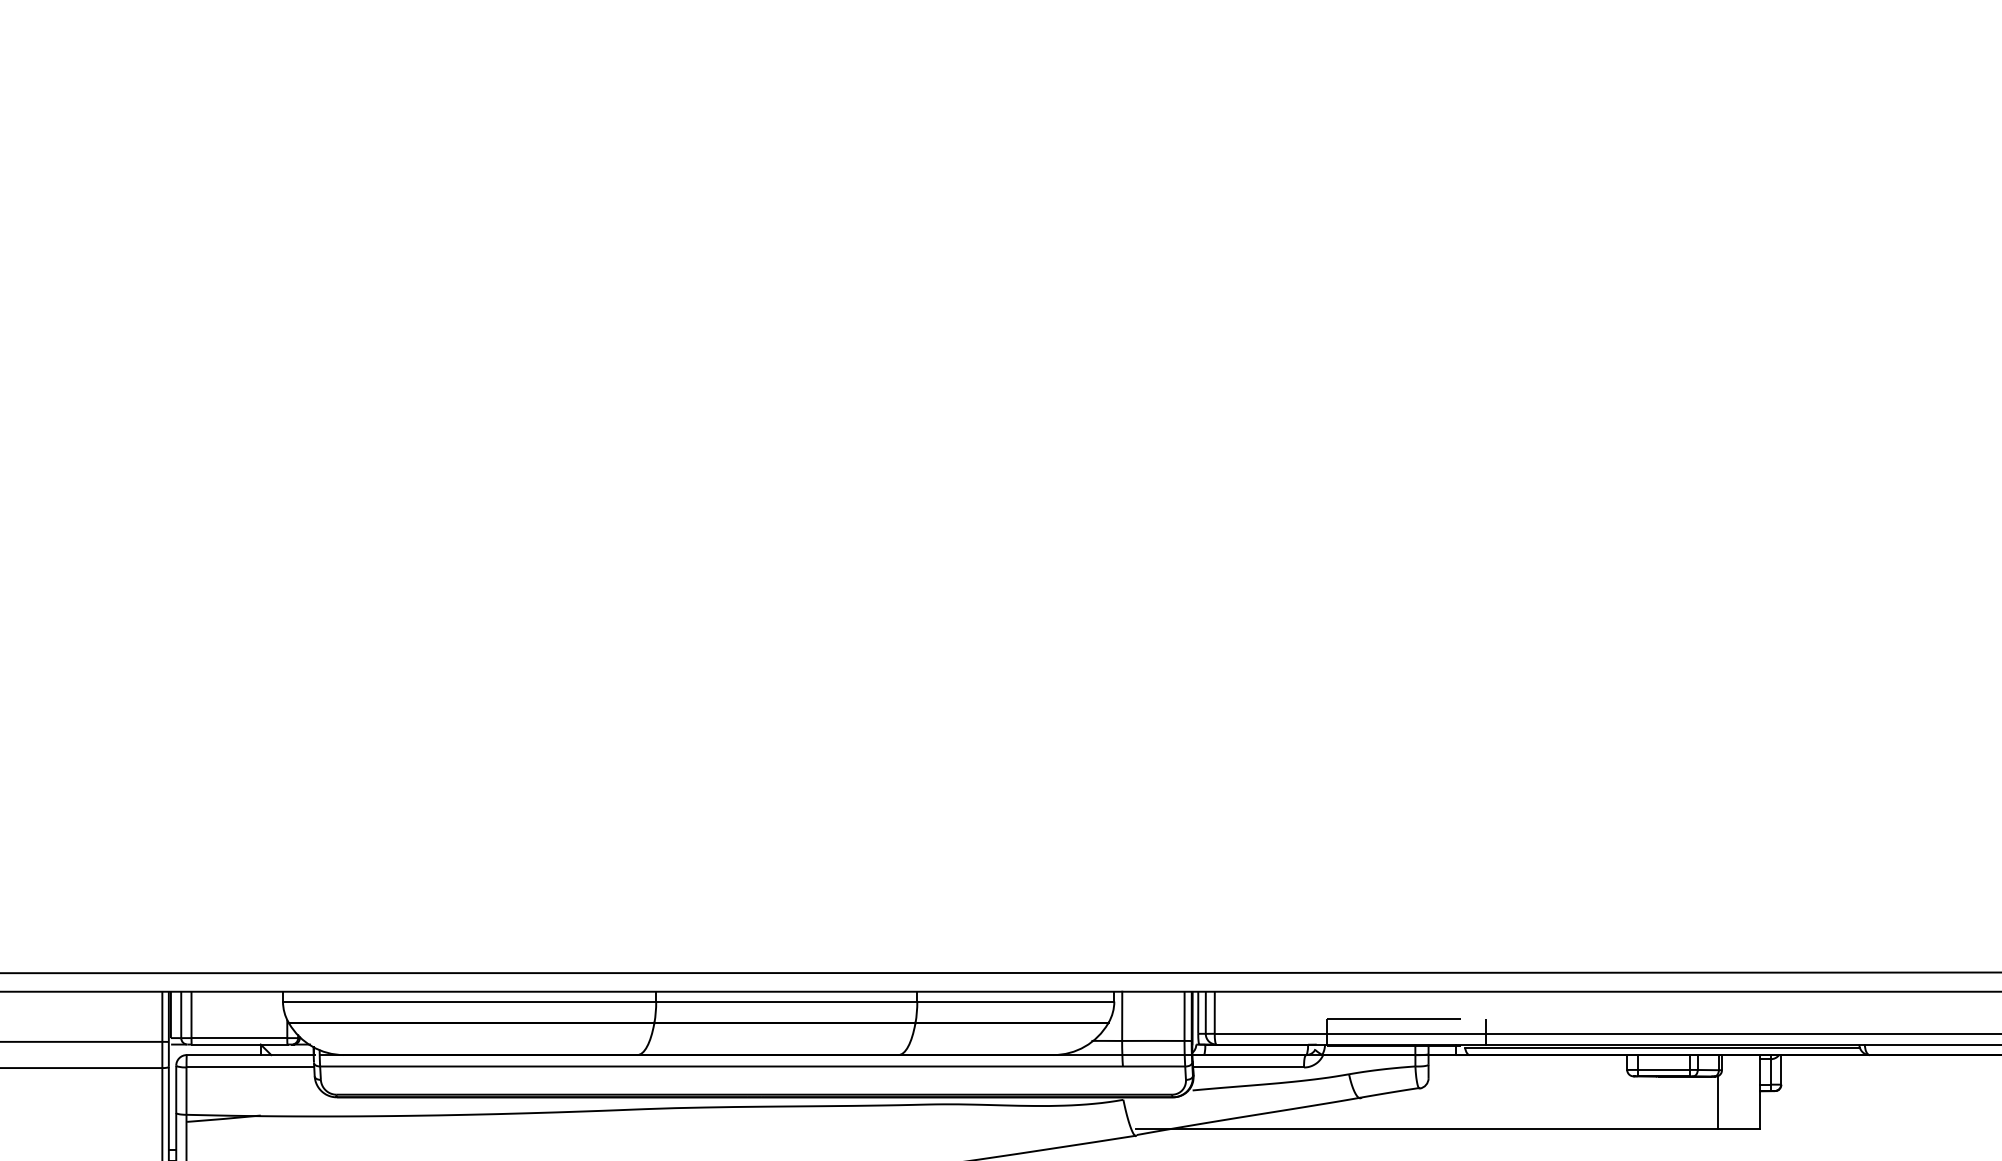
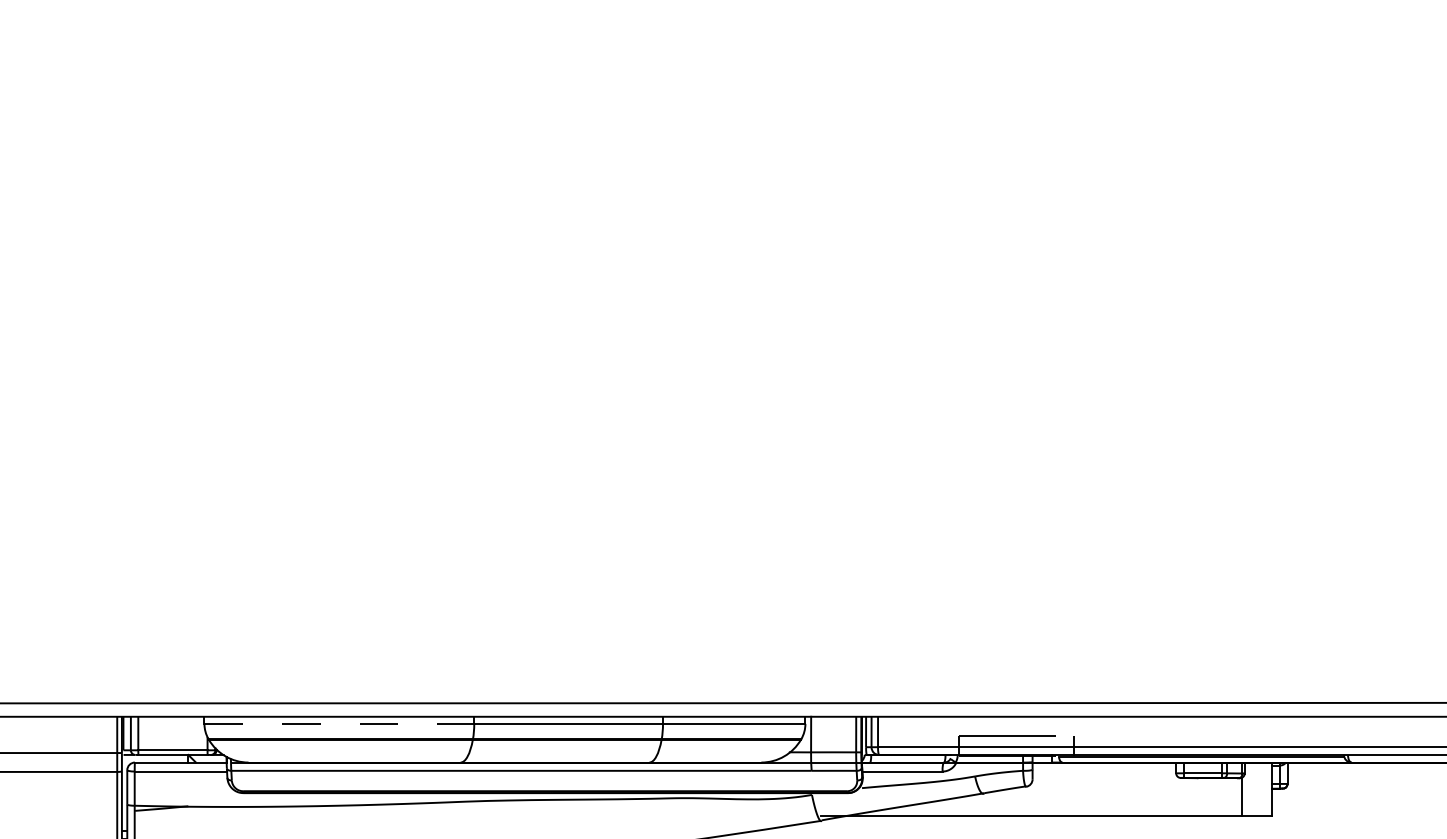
line: (469, 1001) -> (339, 723), solid -> dashed

